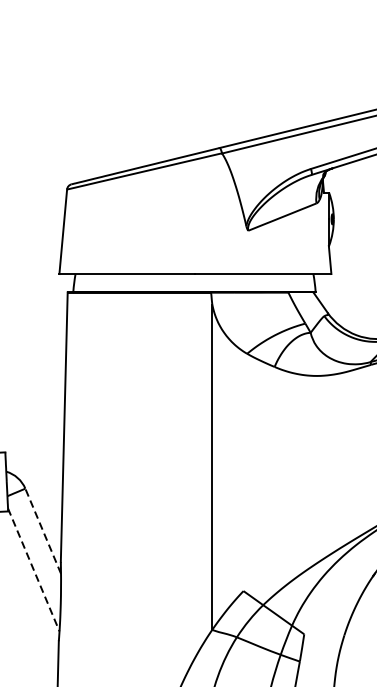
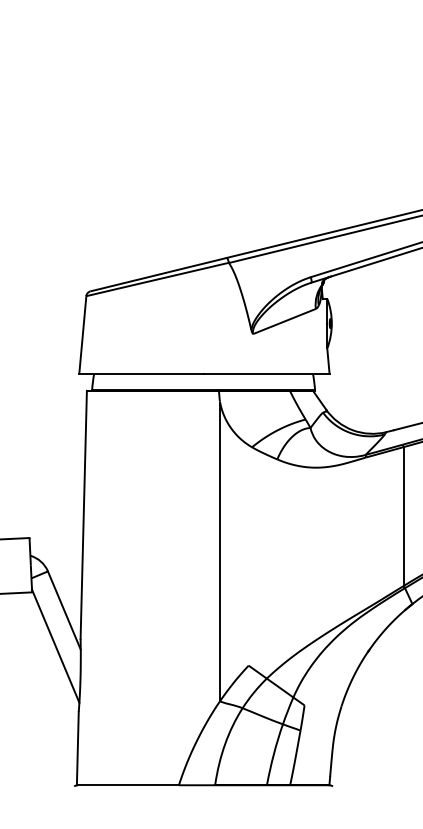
line: (43, 531) -> (64, 610), dashed -> solid
line: (33, 570) -> (55, 646), dashed -> solid

